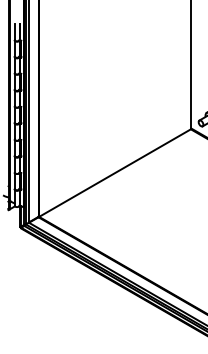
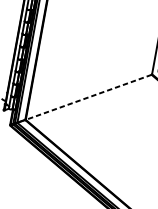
line: (115, 173) -> (89, 97), solid -> dashed

